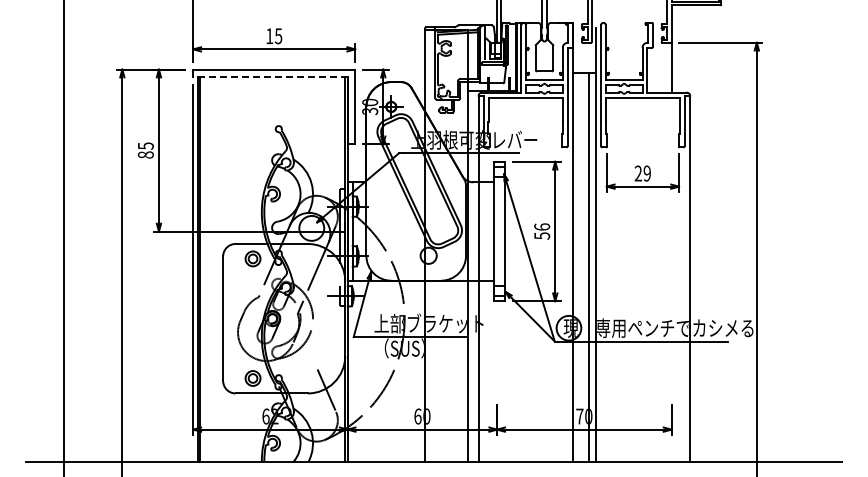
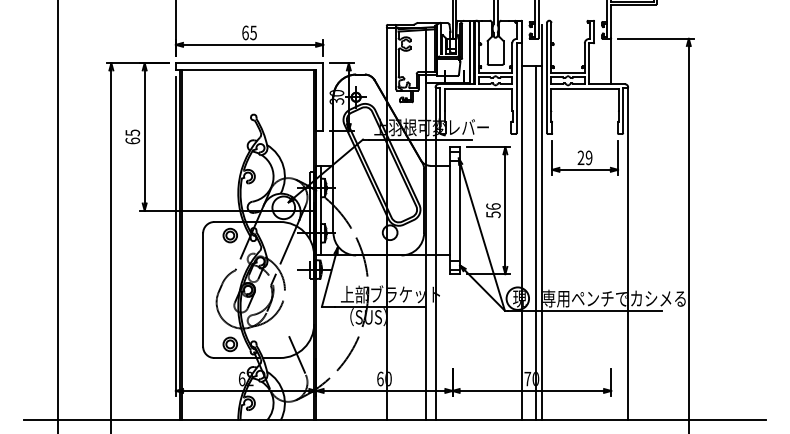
text: (269, 36) -> (245, 33), 15 -> 65
line: (269, 77) -> (245, 70), dashed -> solid
text: (145, 154) -> (132, 140), 85 -> 65

